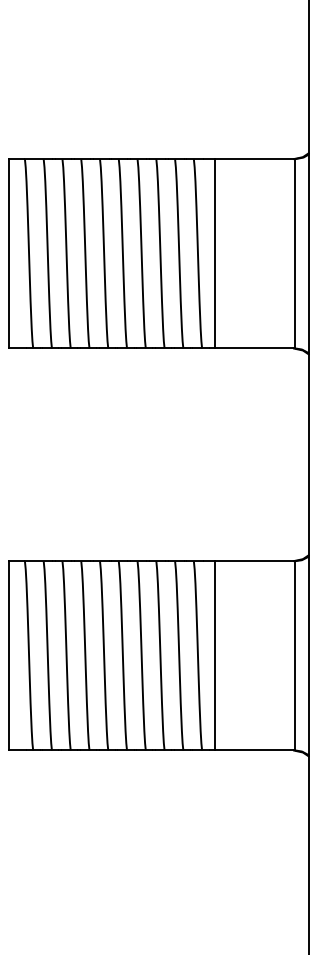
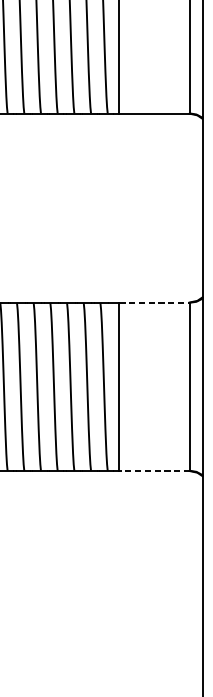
line: (255, 561) -> (155, 302), solid -> dashed
line: (255, 750) -> (155, 470), solid -> dashed

